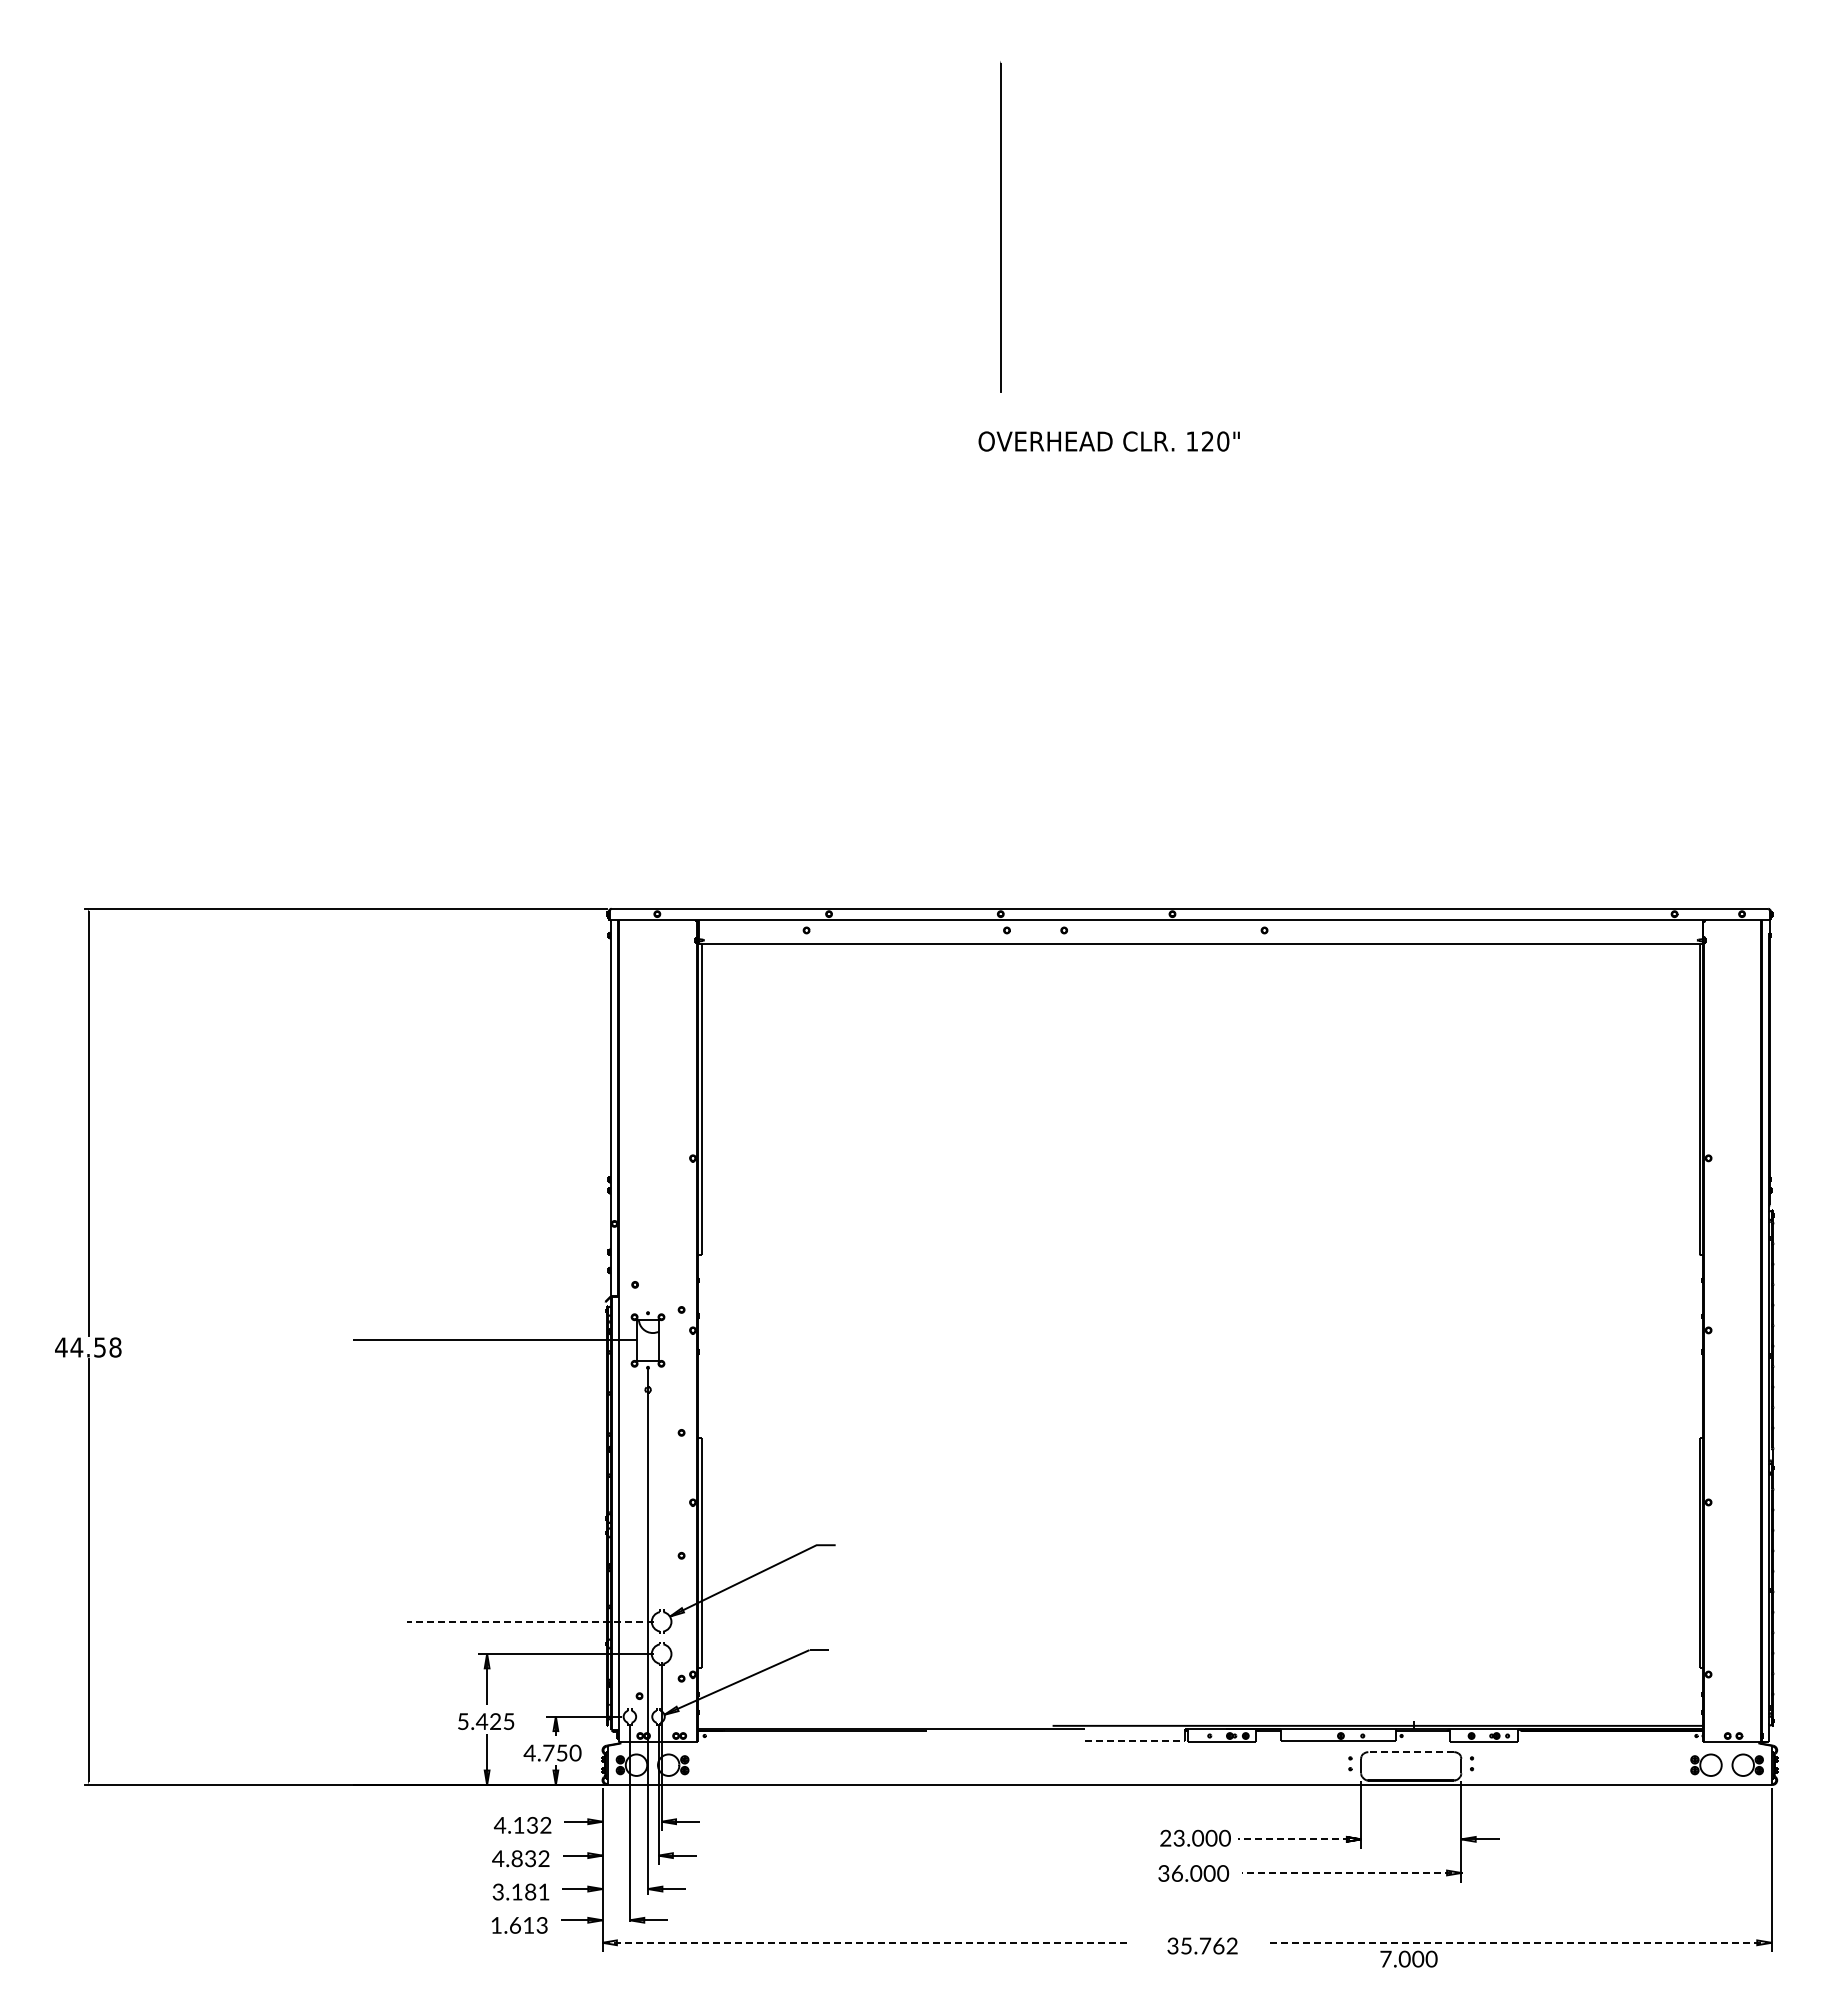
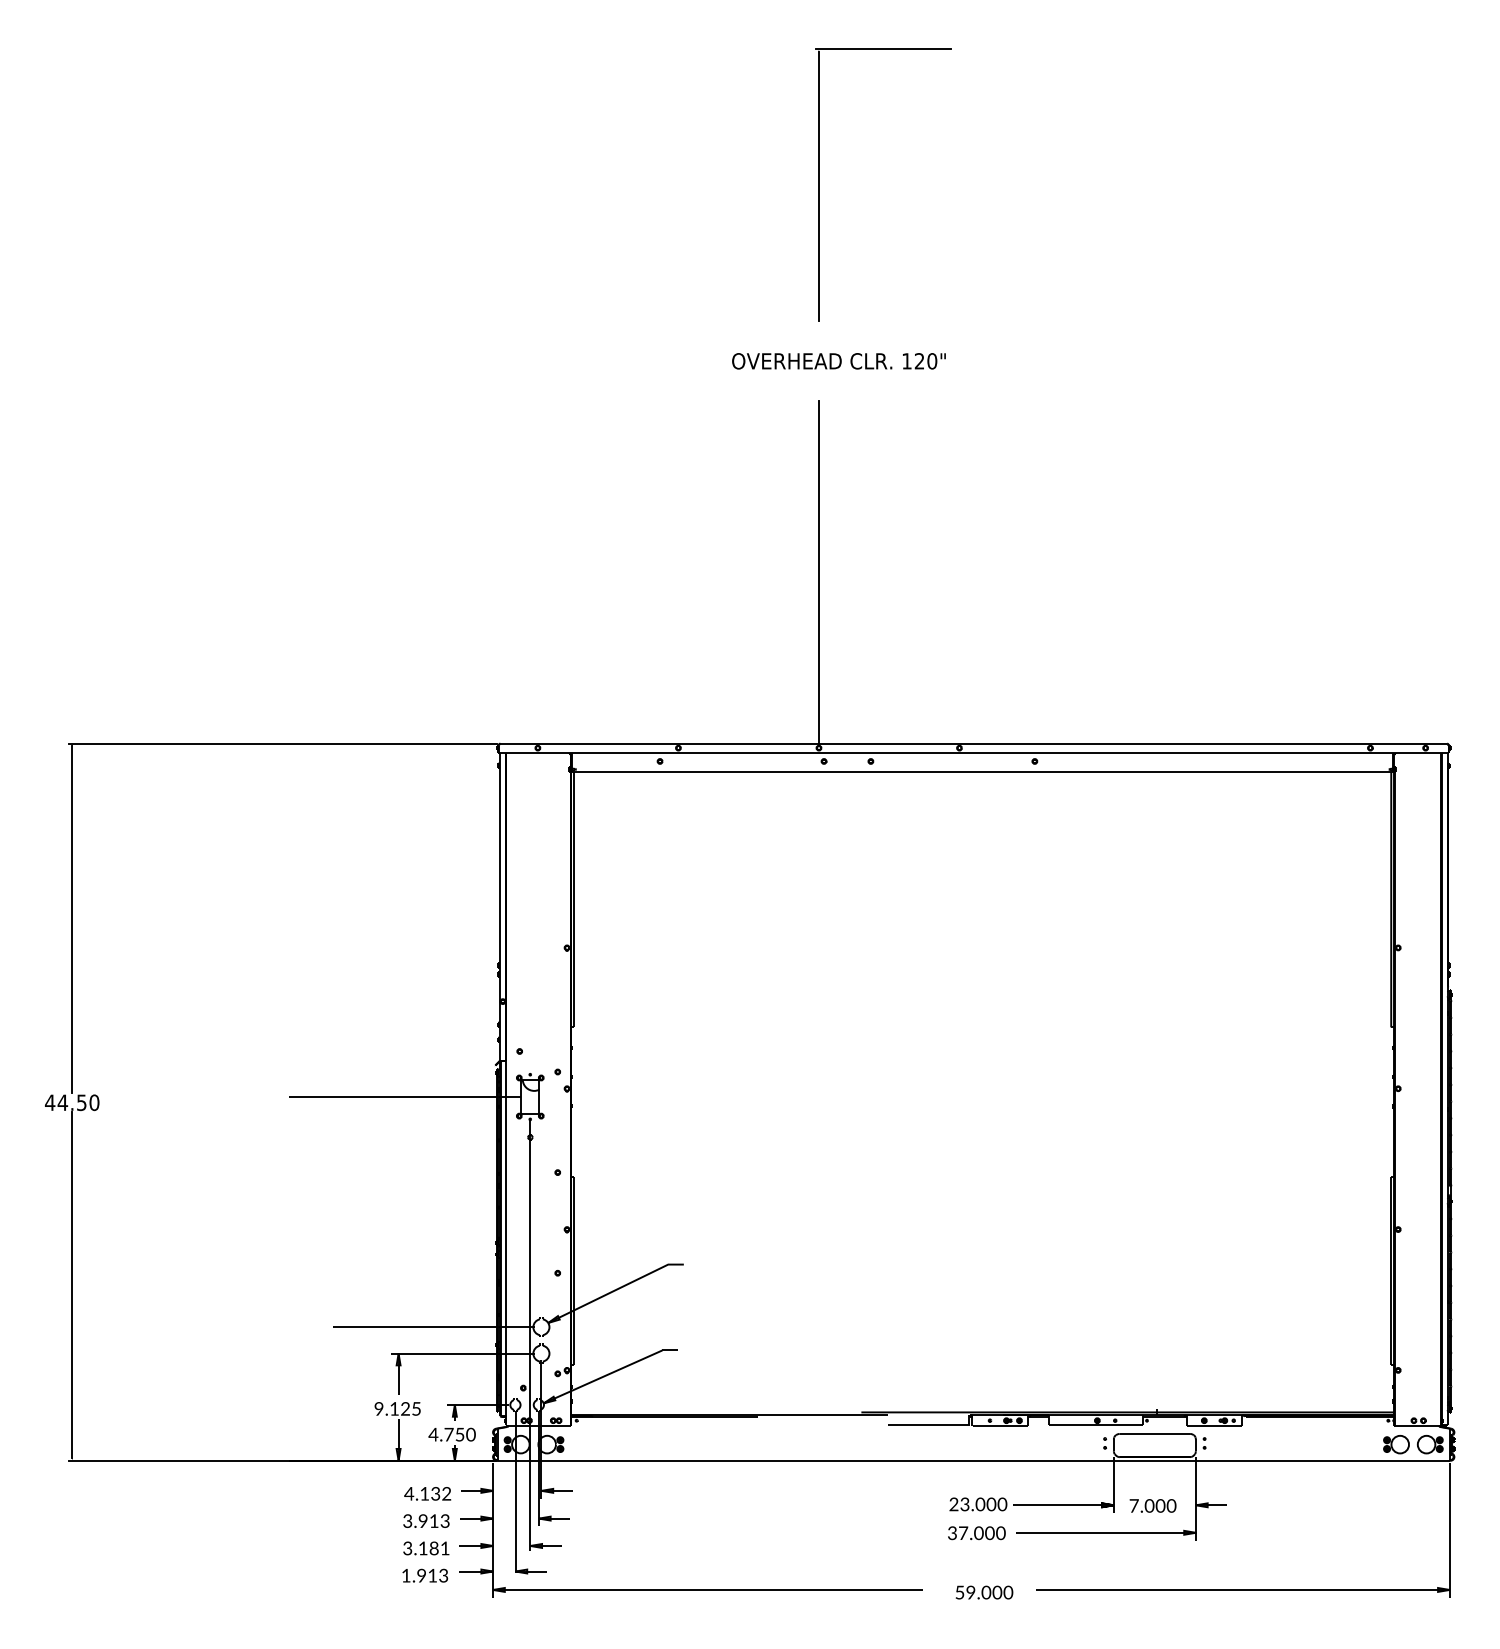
line: (1079, 60) -> (883, 49), added
text: (1108, 441) -> (838, 361), moved
line: (1000, 699) -> (818, 572), added
text: (115, 1347) -> (94, 1102), 44.58 -> 44.50
line: (530, 1621) -> (434, 1326), dashed -> solid
text: (472, 1721) -> (386, 1408), 5.425 -> 9.125
line: (1135, 1741) -> (929, 1425), dashed -> solid
line: (1411, 1752) -> (1155, 1434), dashed -> solid
line: (1299, 1839) -> (1063, 1505), dashed -> solid
text: (520, 1858) -> (425, 1520), 4.832 -> 3.913
line: (1352, 1872) -> (1106, 1532), dashed -> solid
text: (1177, 1873) -> (963, 1533), 36.000 -> 37.000
text: (515, 1925) -> (421, 1575), 1.613 -> 1.913
line: (865, 1942) -> (708, 1589), dashed -> solid
line: (1518, 1942) -> (1242, 1589), dashed -> solid
text: (1202, 1945) -> (984, 1592), 35.762 -> 59.000
text: (1408, 1958) -> (1152, 1505), moved

